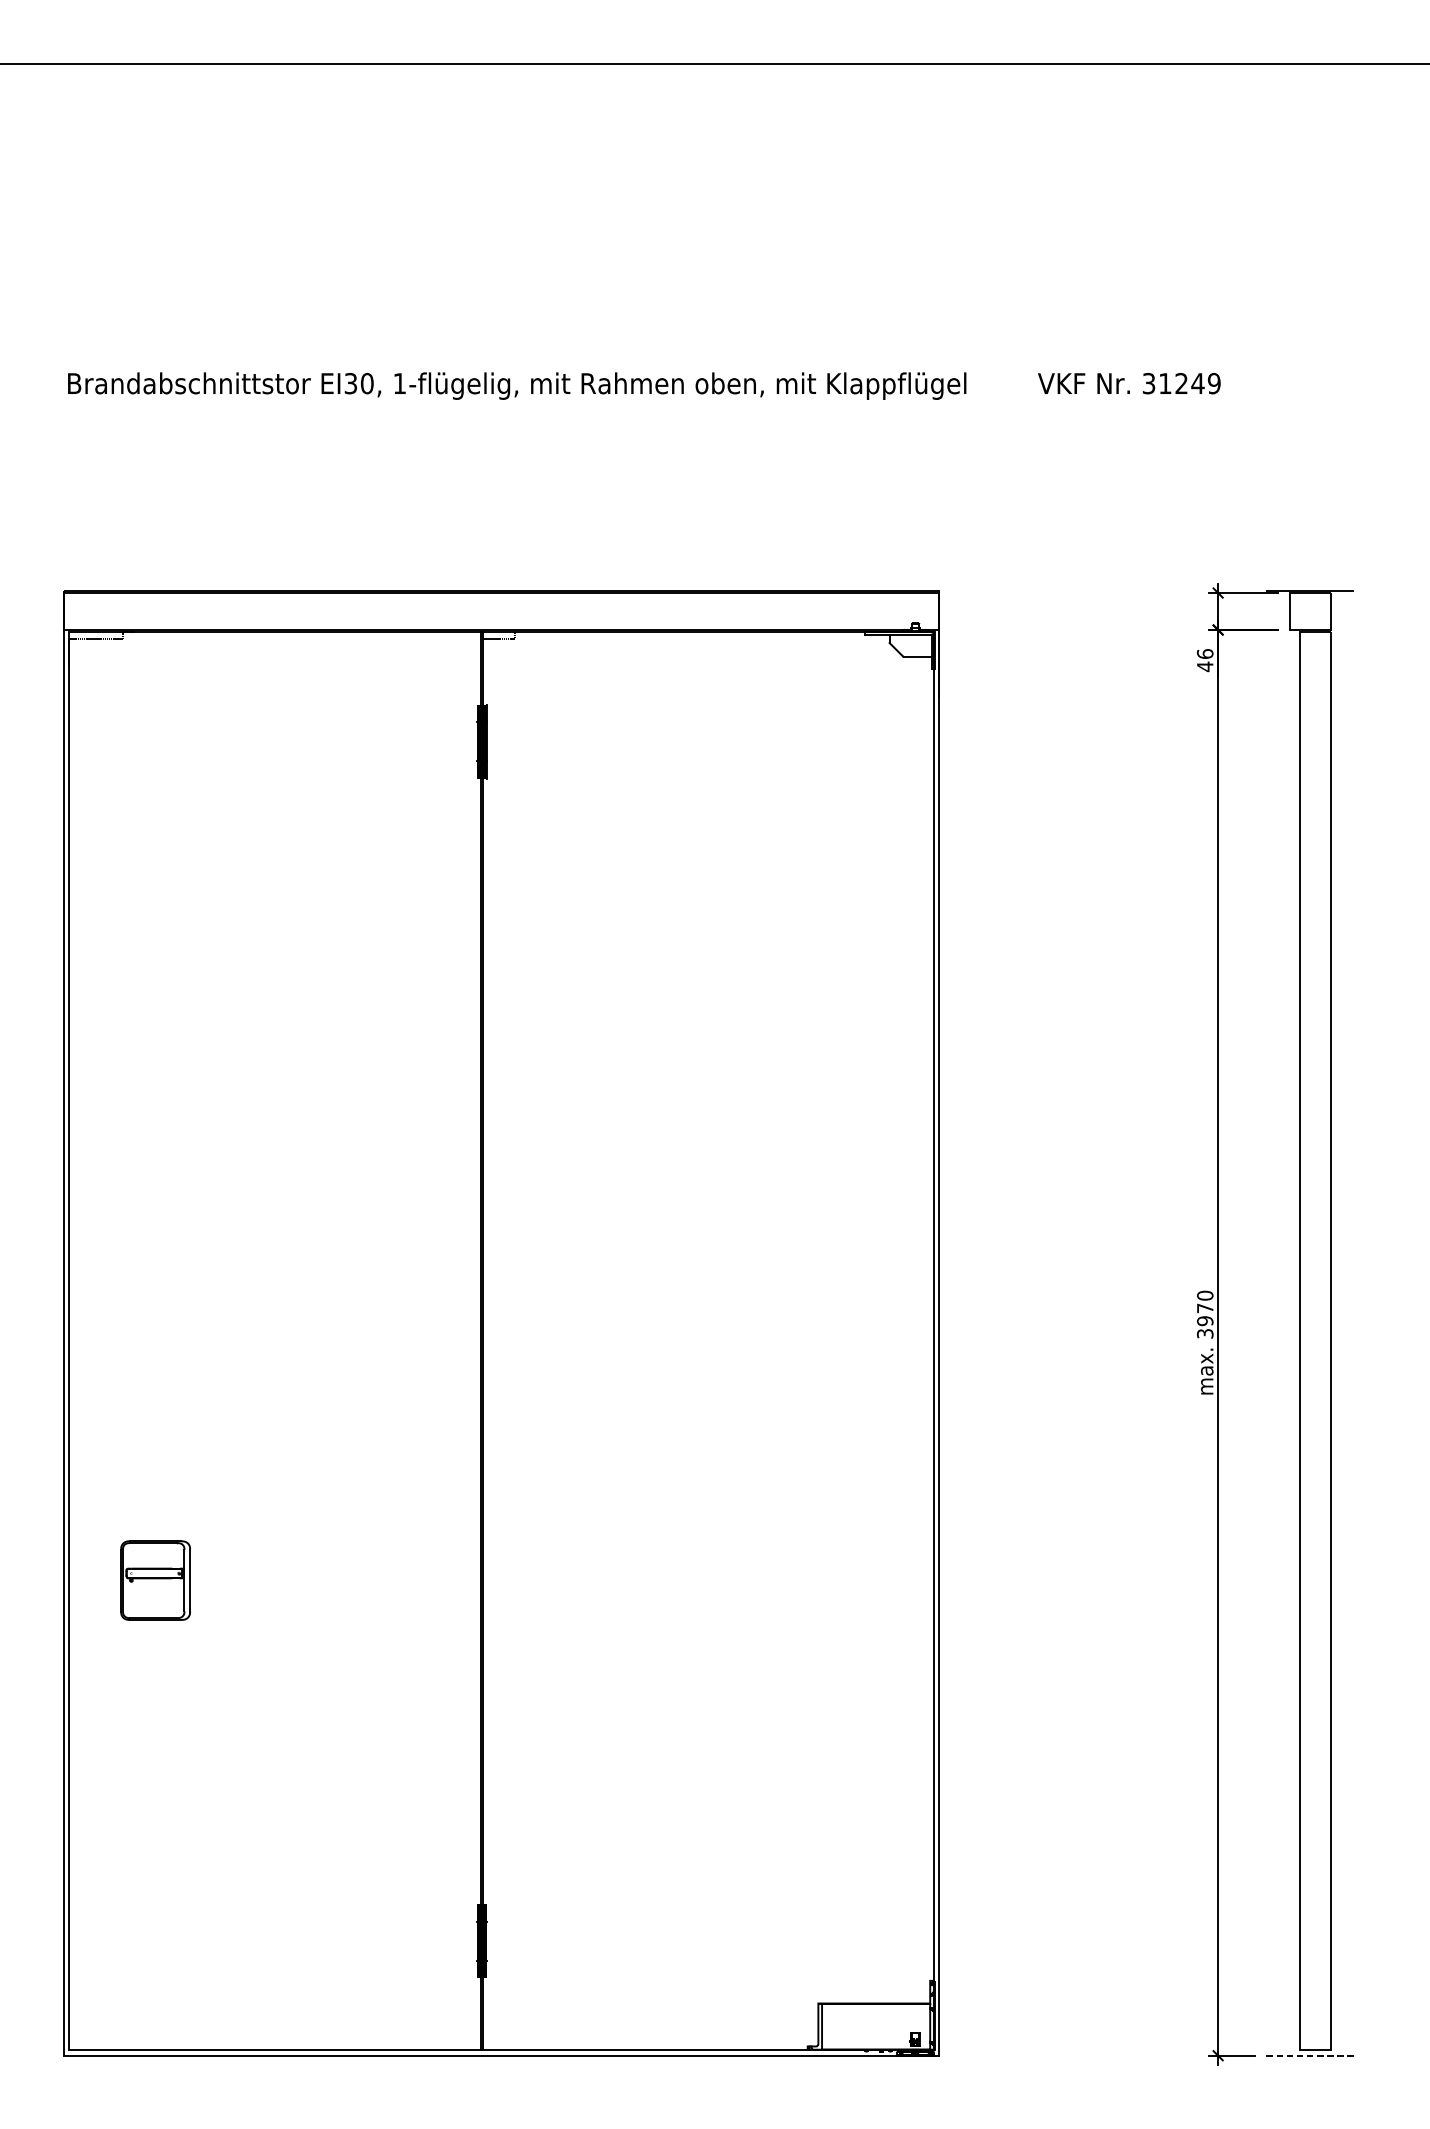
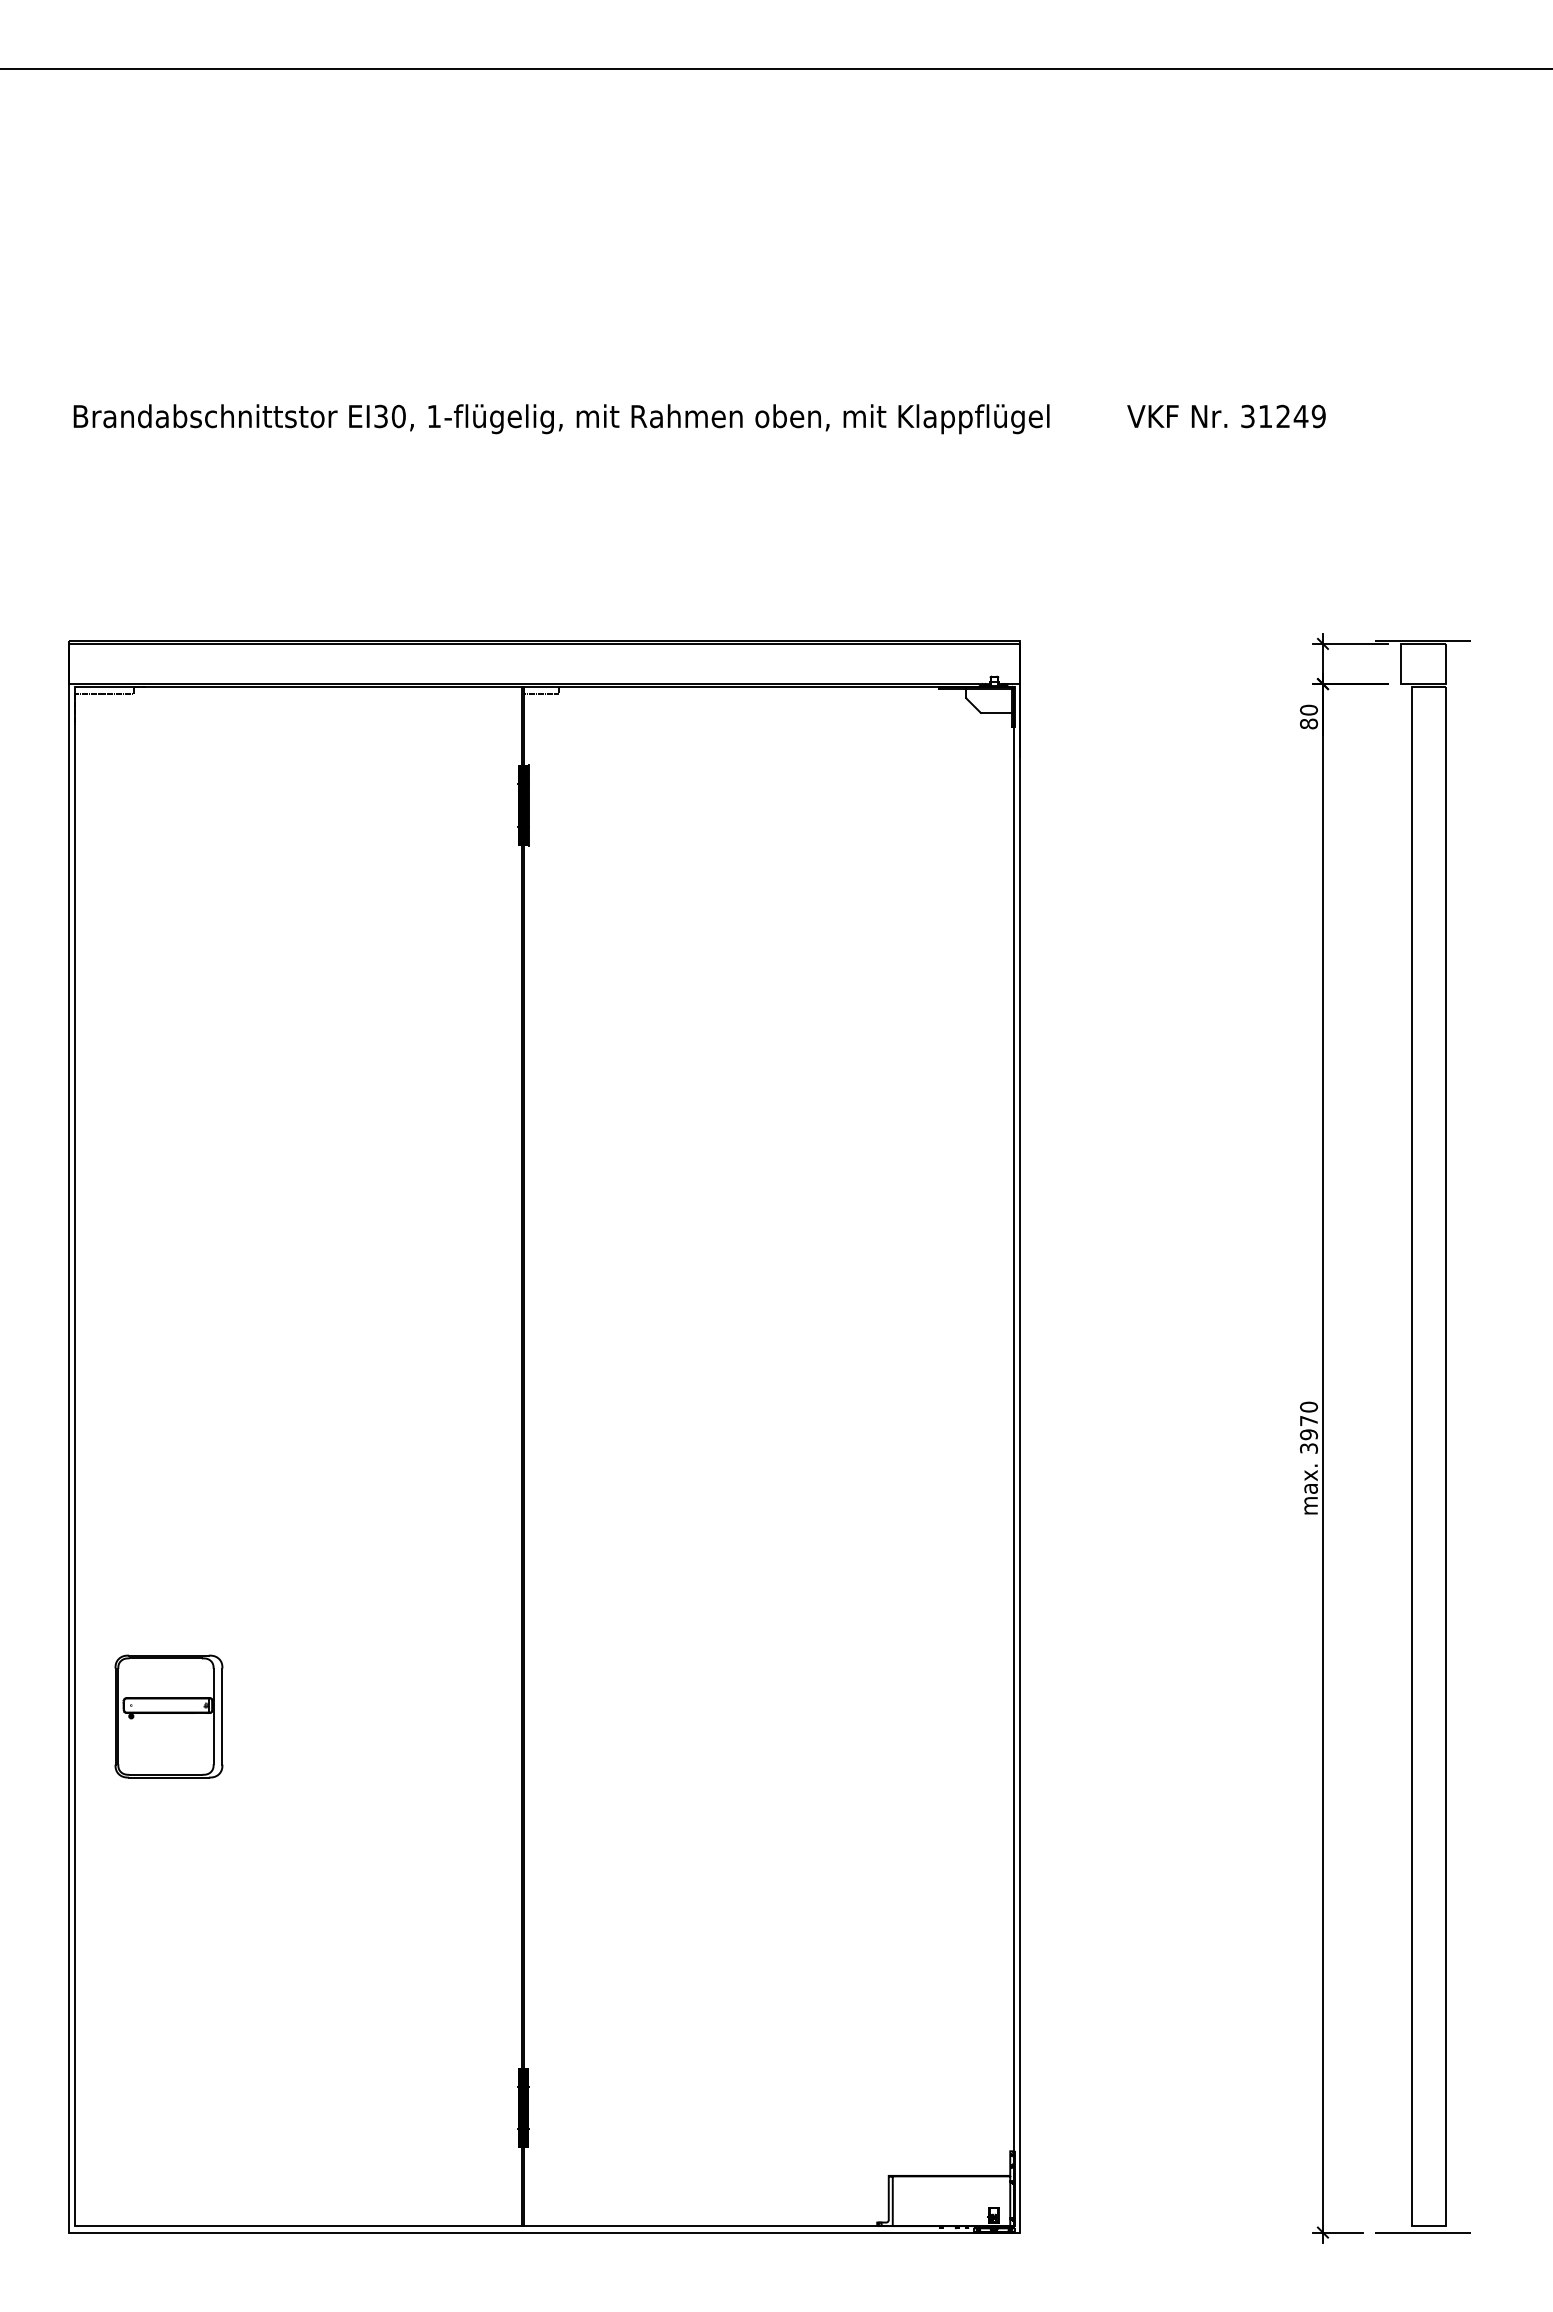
text: (1204, 659) -> (1308, 716), 46 -> 80
part: (155, 1580) -> (168, 1716), size x1.43
line: (1310, 2055) -> (1423, 2232), dashed -> solid

